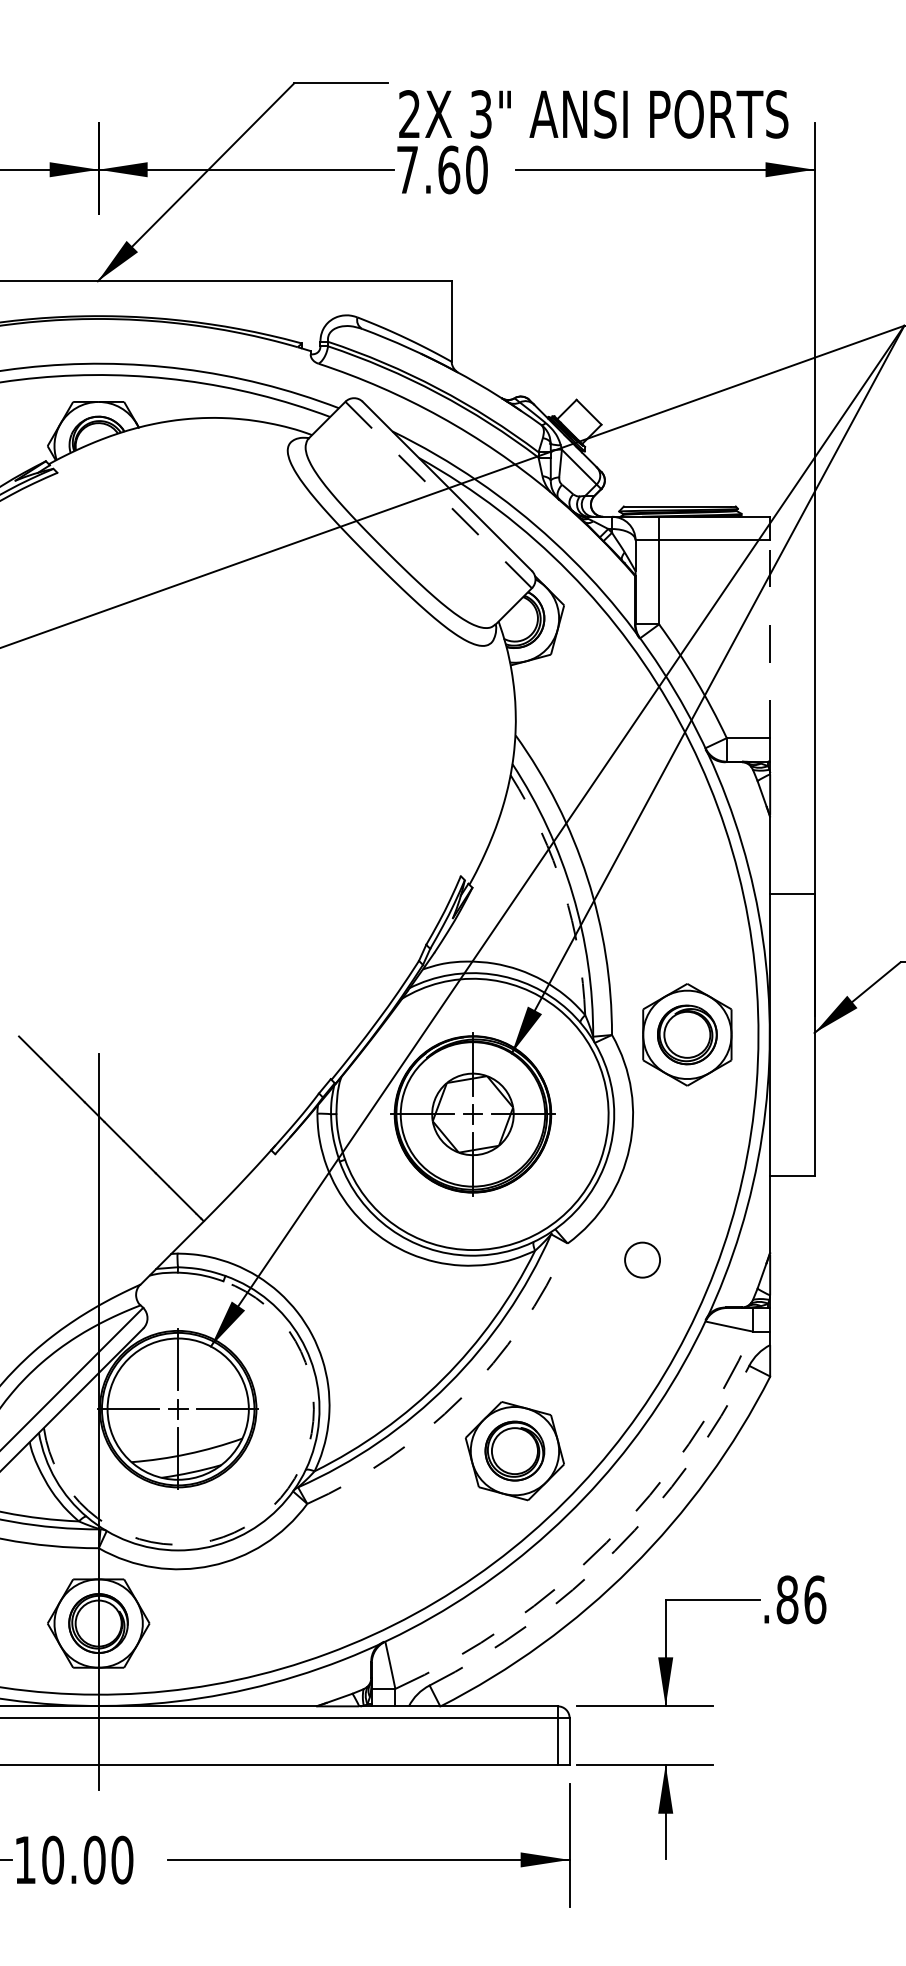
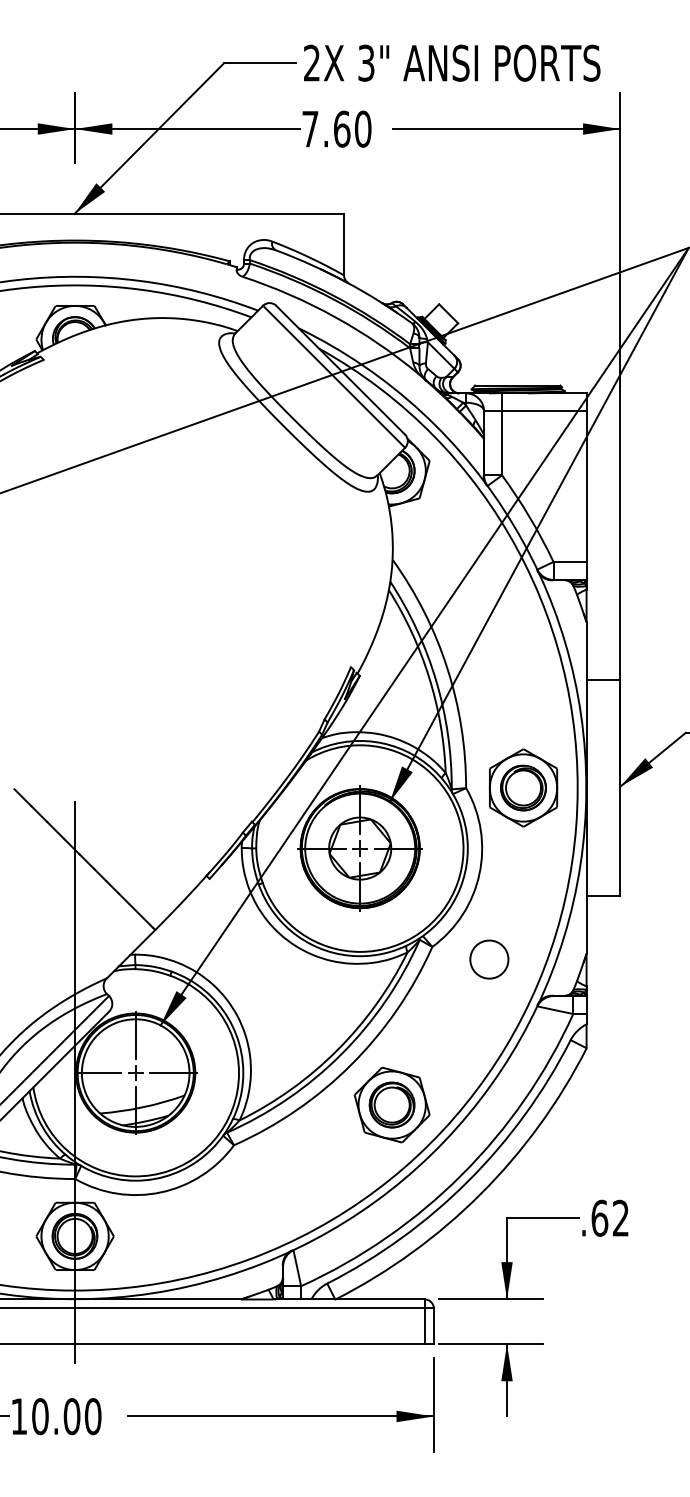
text: (593, 114) -> (452, 63), moved
line: (438, 495) -> (333, 377), dashed -> solid
line: (770, 639) -> (586, 486), dashed -> solid
arc: (563, 890) -> (429, 678), dashed -> solid
circle: (642, 1260) -> (489, 959), size x1.43
arc: (461, 1397) -> (351, 1064), dashed -> solid
arc: (264, 1514) -> (201, 1153), dashed -> solid
arc: (606, 1542) -> (461, 1174), dashed -> solid
arc: (614, 1551) -> (468, 1181), dashed -> solid
text: (801, 1599) -> (610, 1218), .86 -> .62

